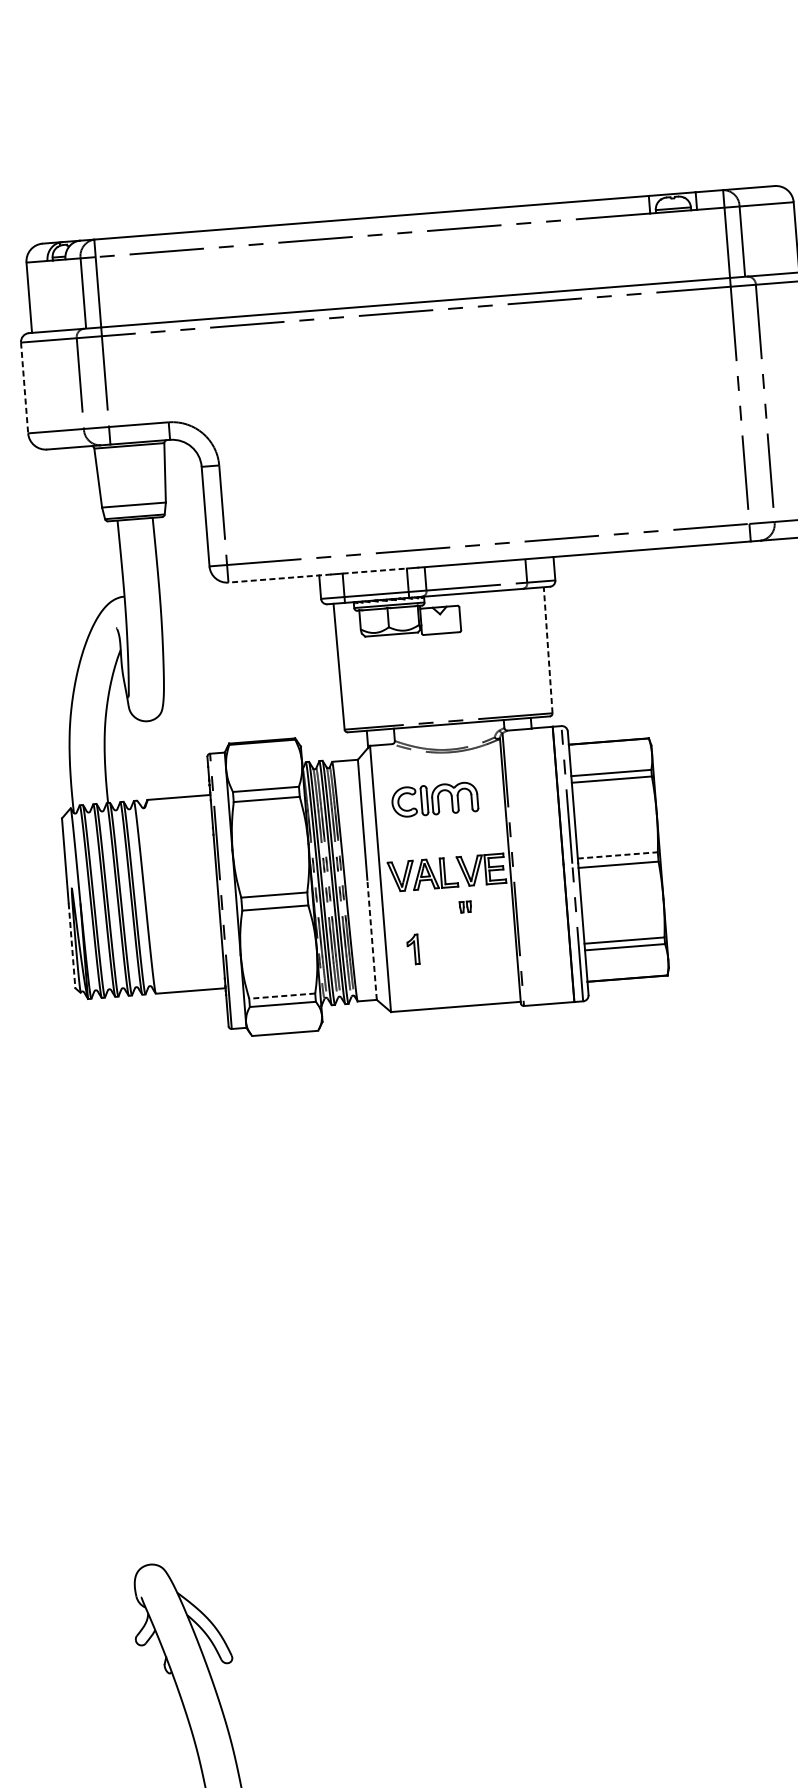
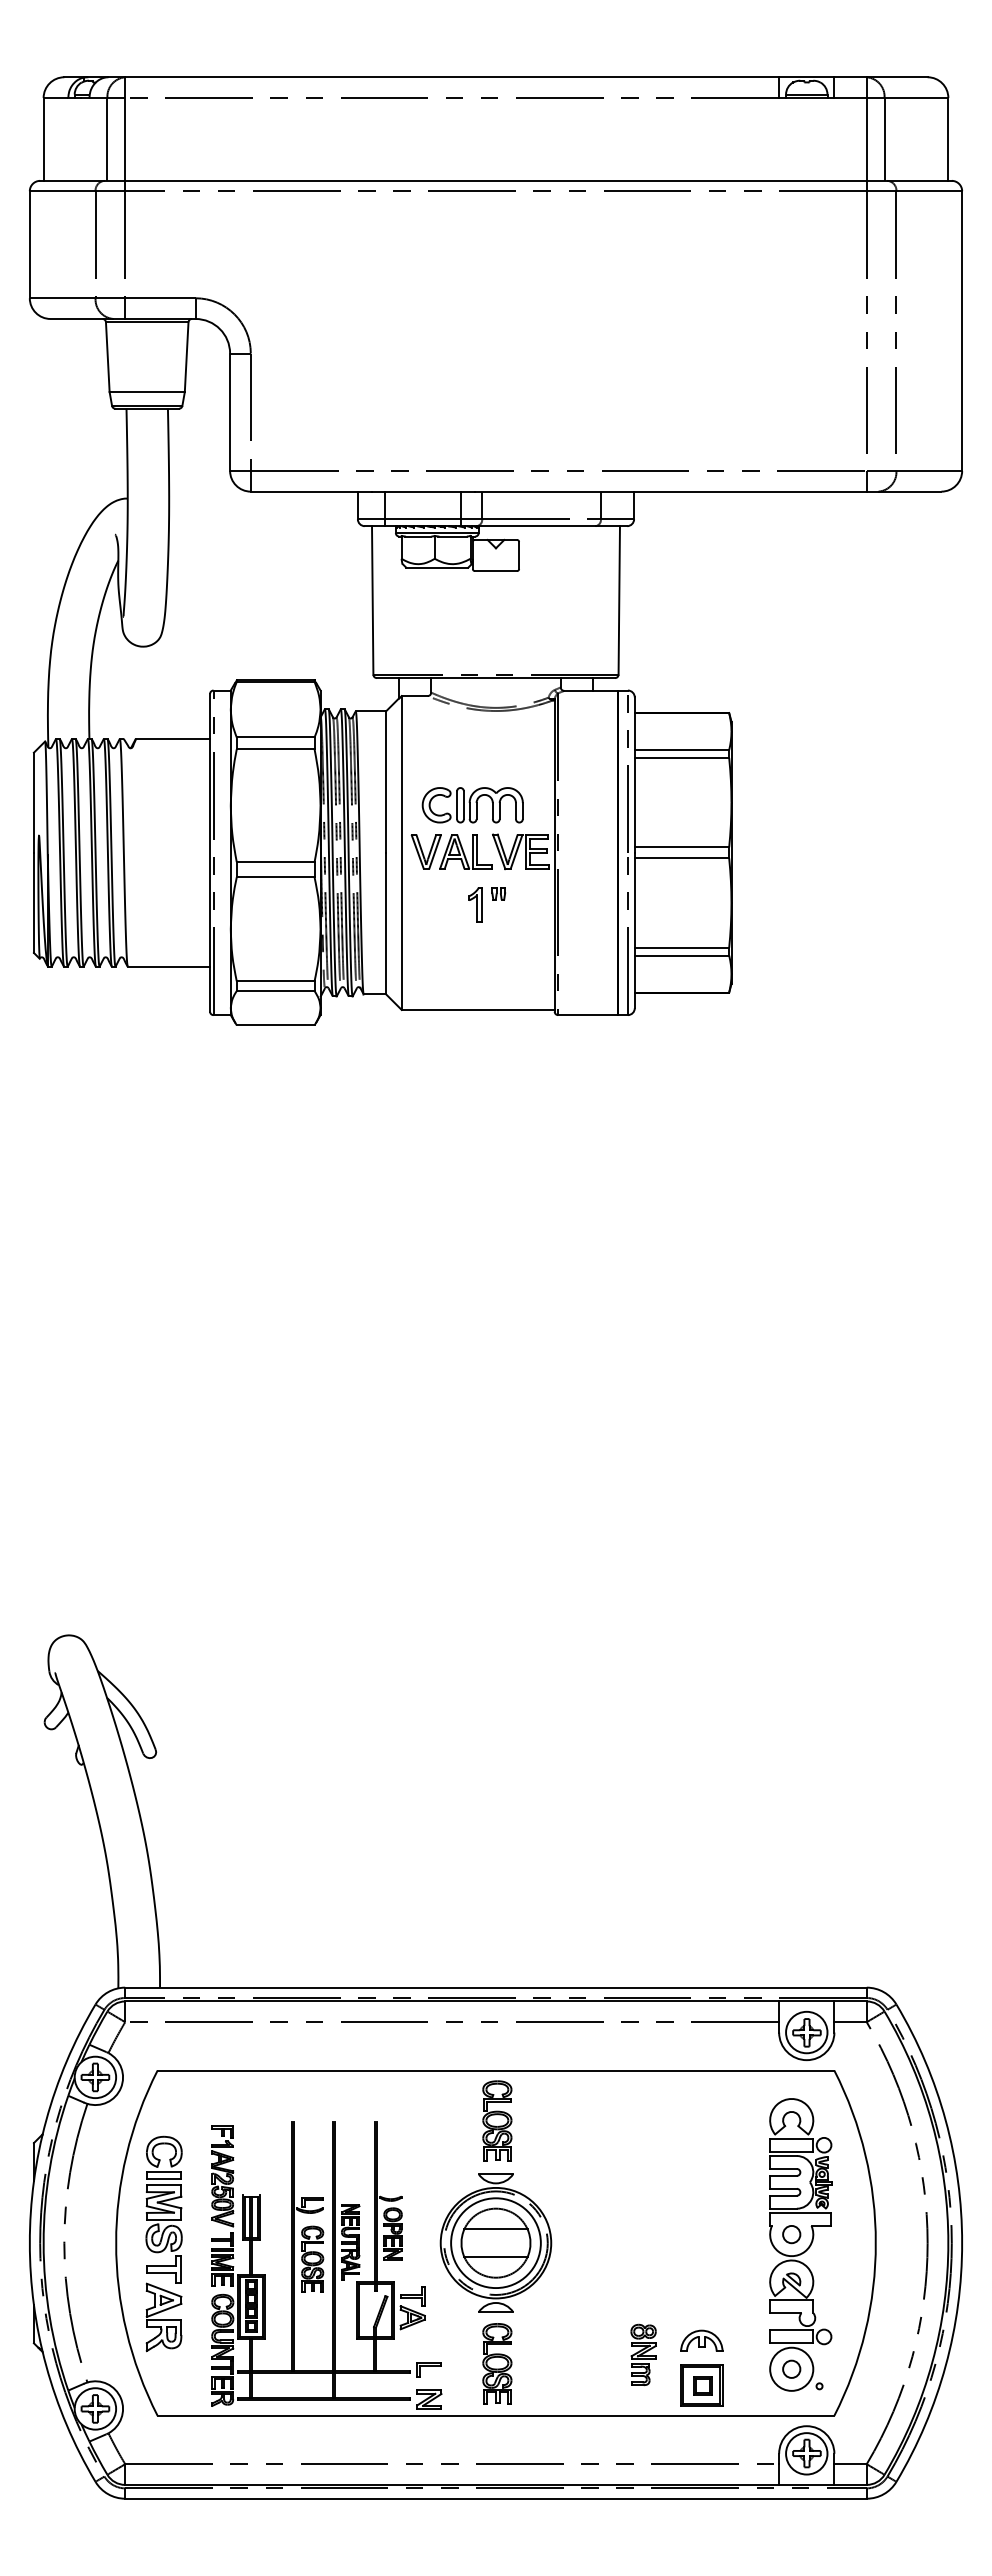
line: (24, 387) -> (29, 244), dashed -> solid
line: (374, 570) -> (423, 491), dashed -> solid
line: (279, 578) -> (311, 491), dashed -> solid
line: (548, 649) -> (619, 599), dashed -> solid
part: (434, 800) -> (472, 805), moved
line: (618, 855) -> (682, 847), dashed -> solid
line: (372, 939) -> (386, 923), dashed -> solid
line: (71, 946) -> (33, 903), dashed -> solid
part: (413, 949) -> (475, 904), moved
line: (282, 996) -> (275, 981), dashed -> solid

